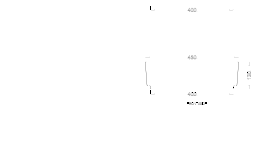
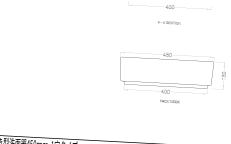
part: (192, 25) -> (169, 22), added

